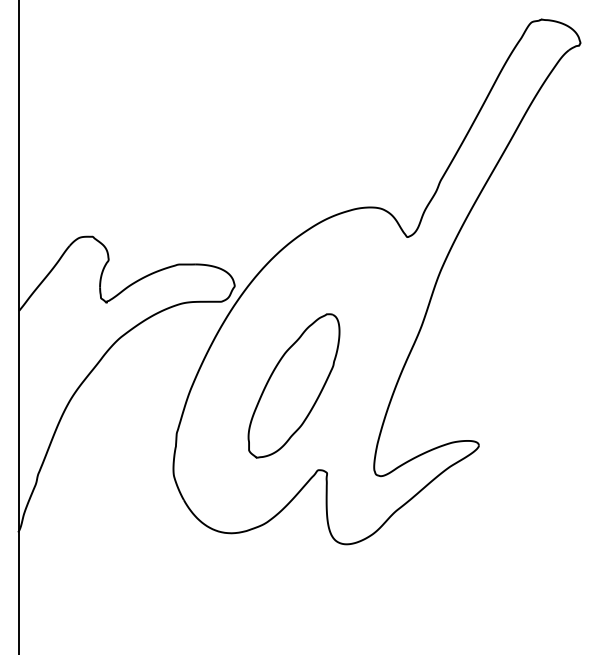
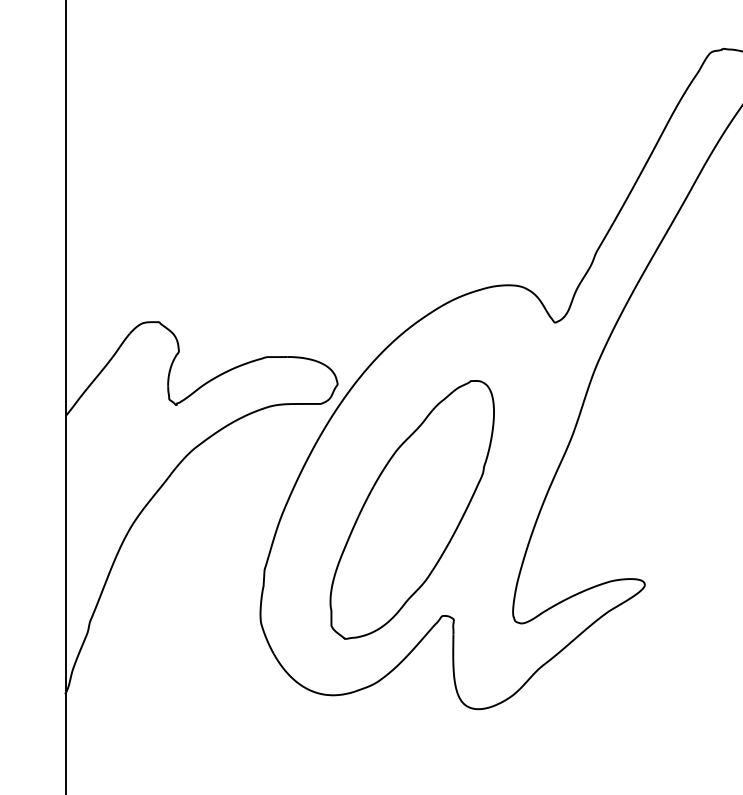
part: (293, 385) -> (411, 509), size x1.43

